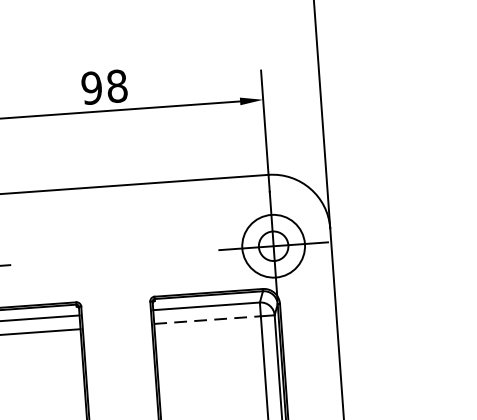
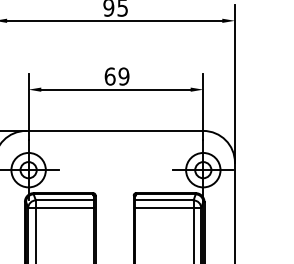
text: (103, 87) -> (116, 76), 98 -> 69
line: (207, 319) -> (164, 207), dashed -> solid

